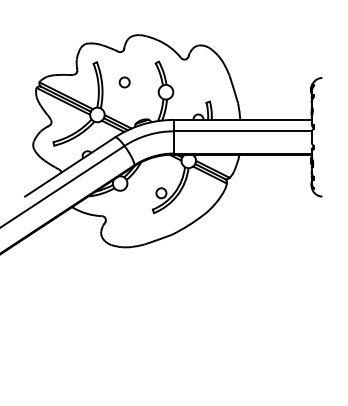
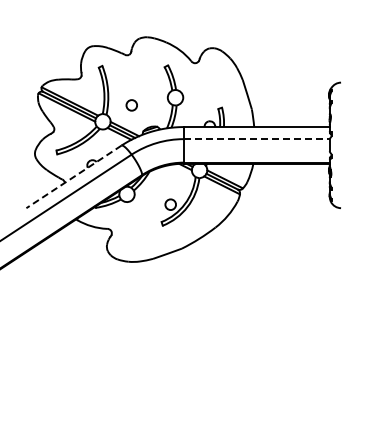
circle: (124, 82) -> (131, 105), moved
line: (242, 131) -> (256, 139), solid -> dashed
line: (69, 166) -> (73, 176), solid -> dashed

